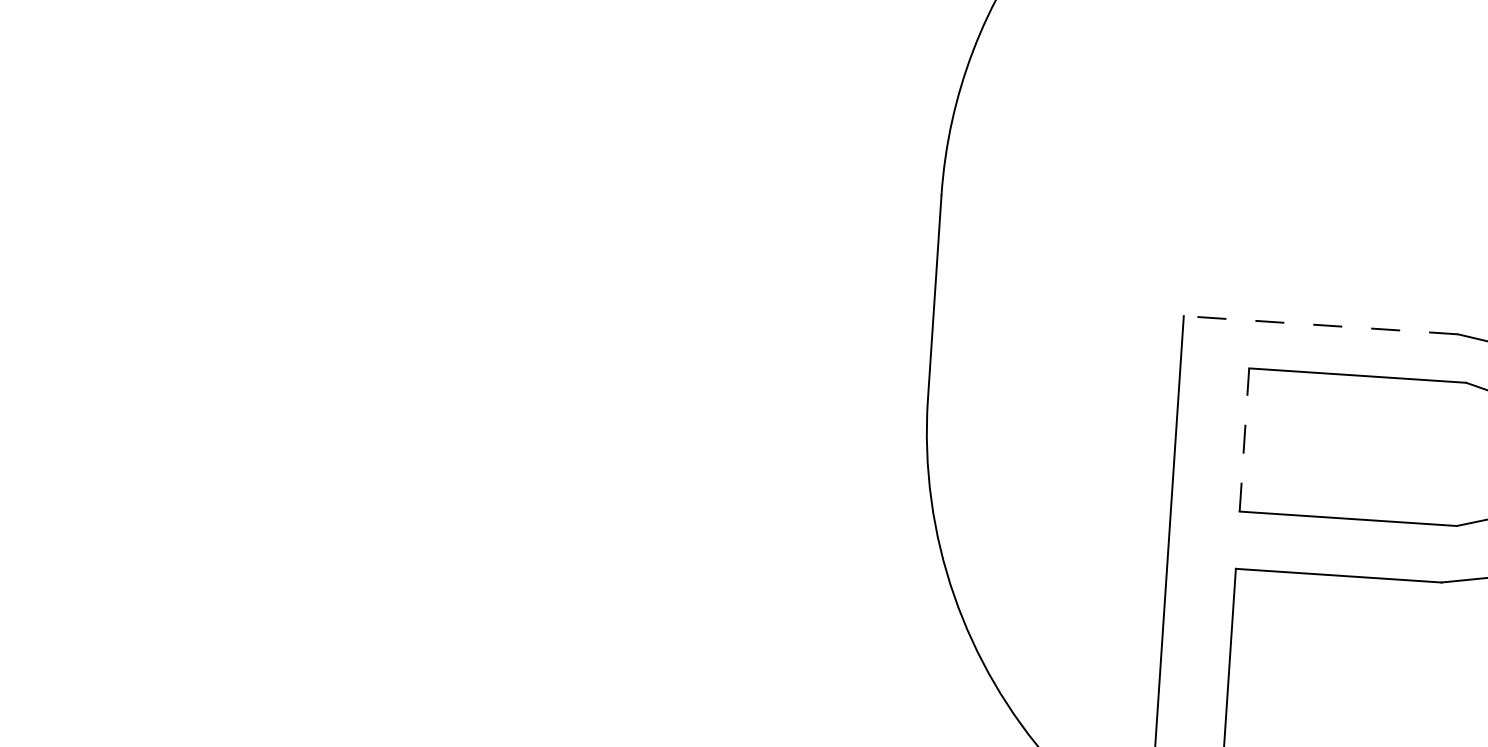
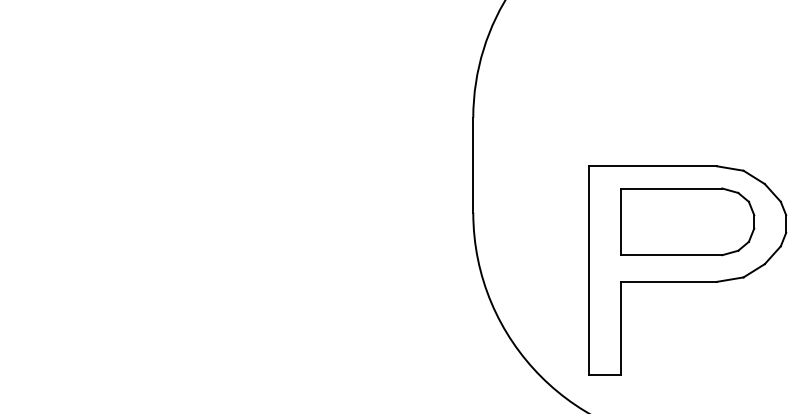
line: (1321, 325) -> (653, 166), dashed -> solid
line: (1245, 439) -> (621, 221), dashed -> solid

